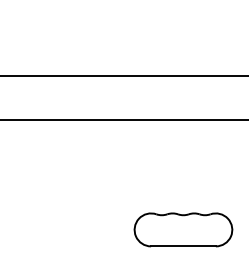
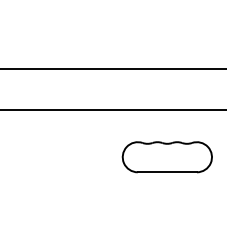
part: (183, 229) -> (167, 156), moved

